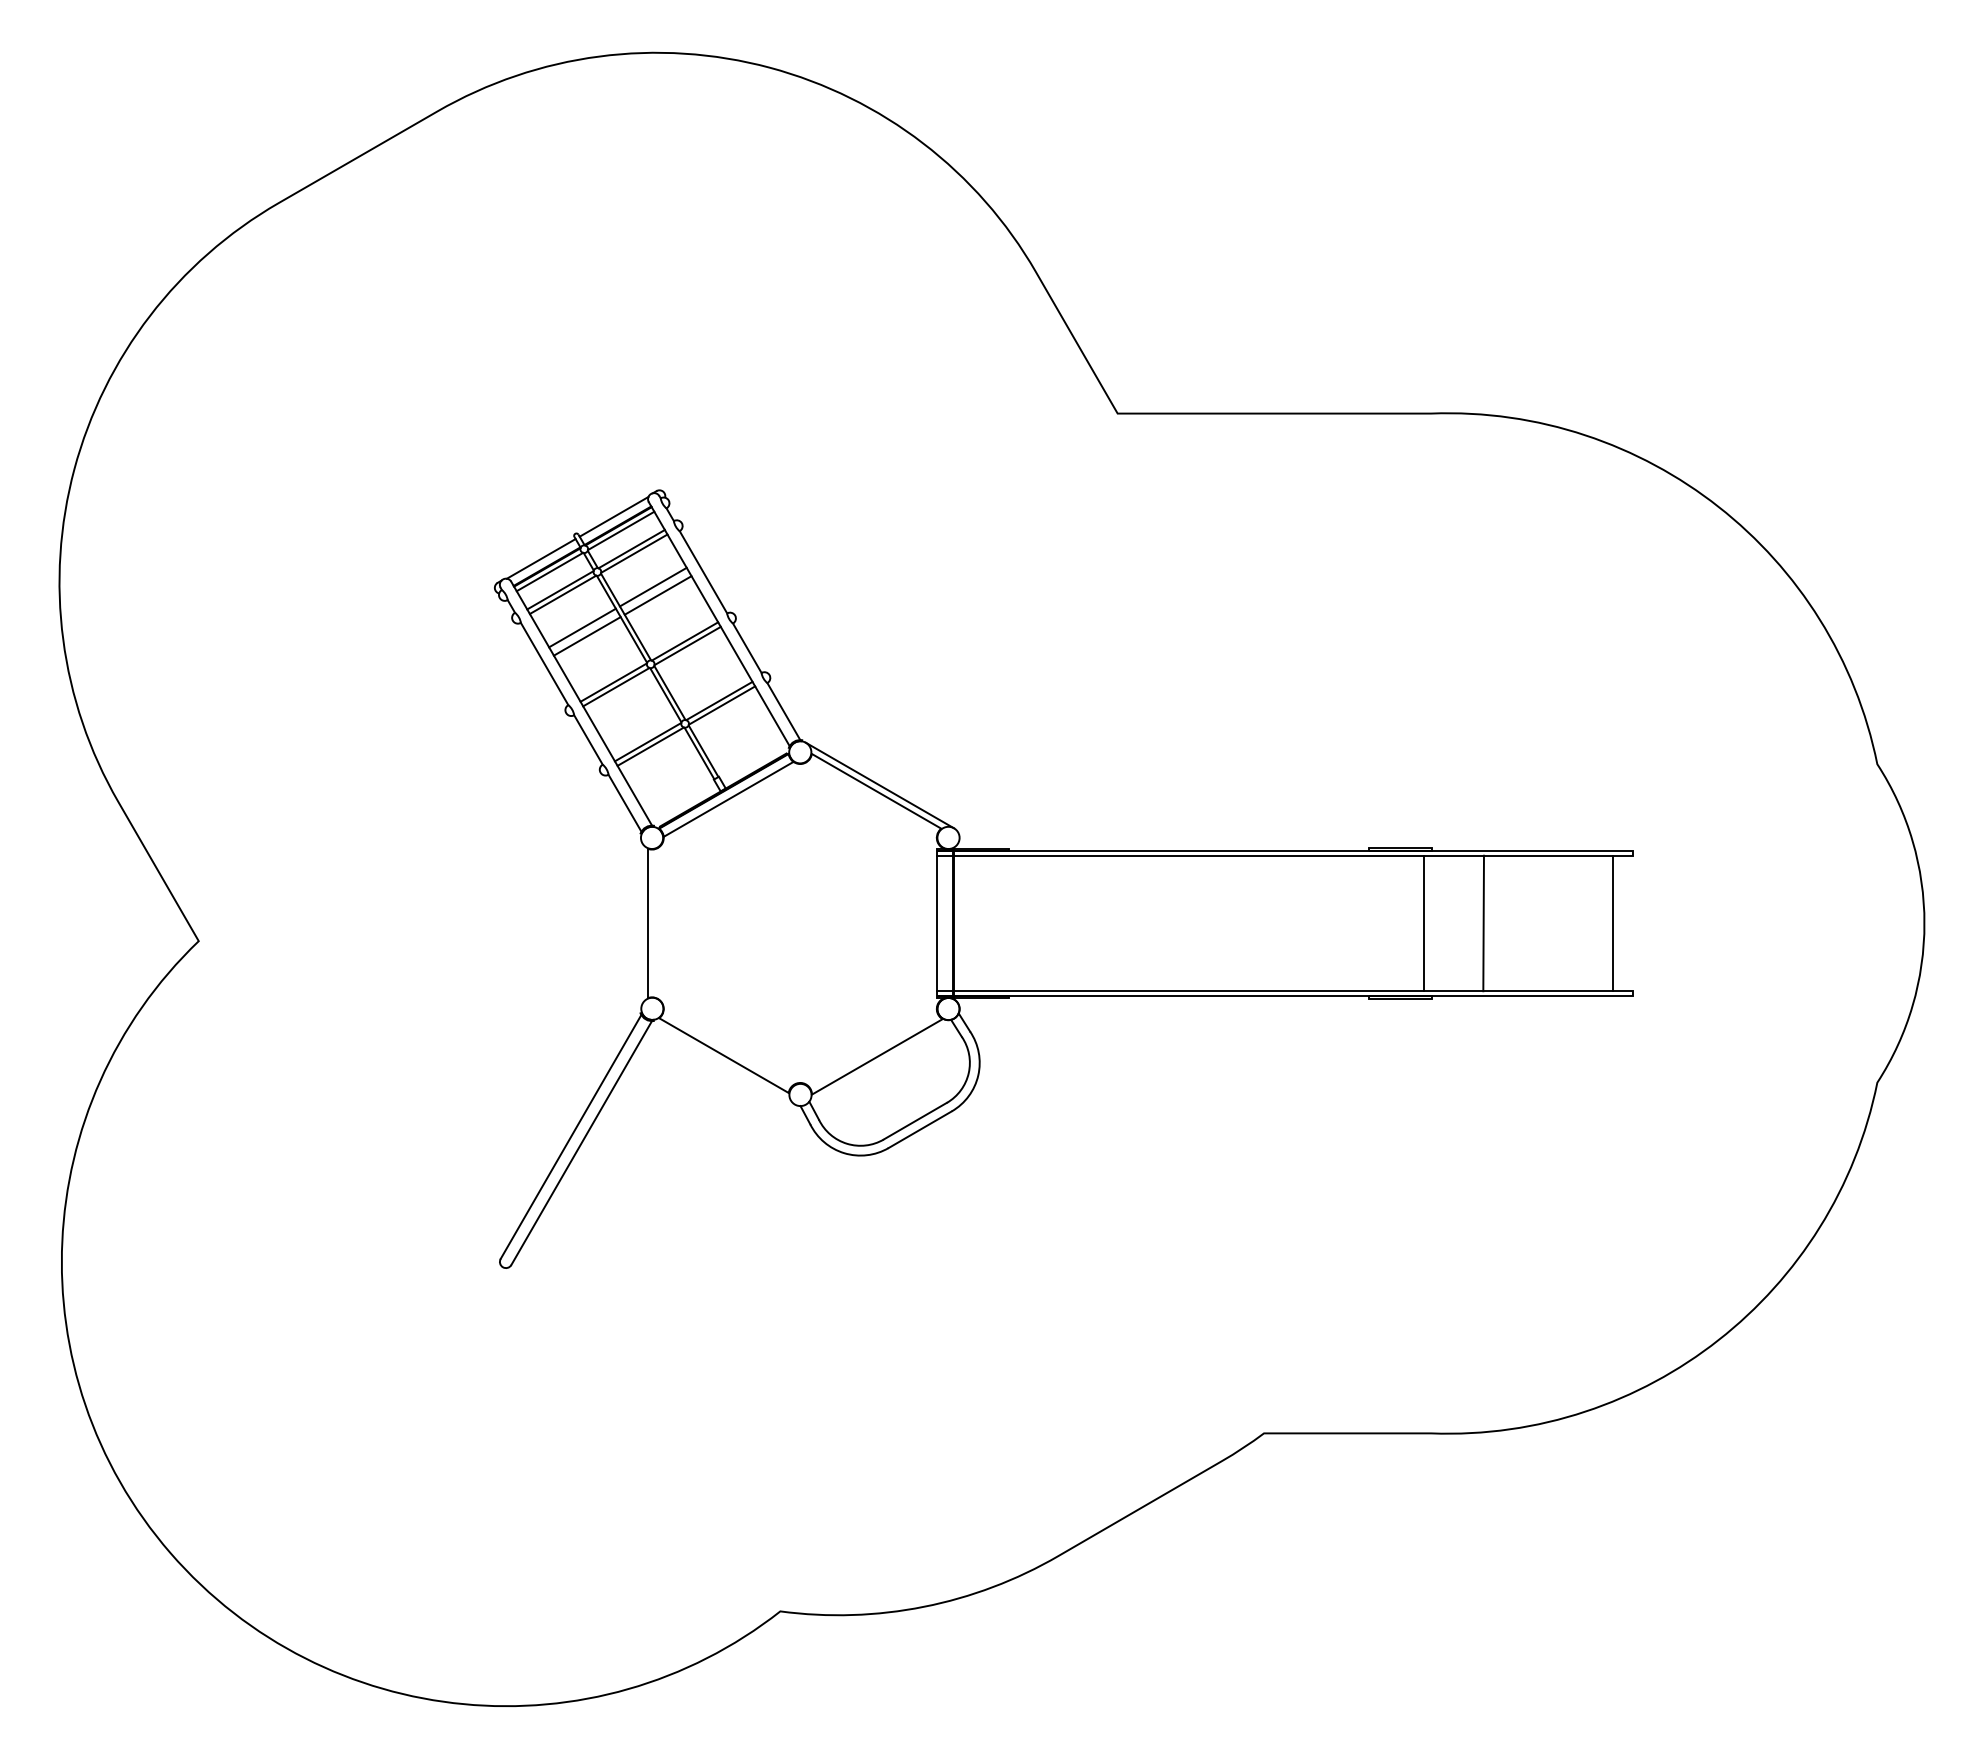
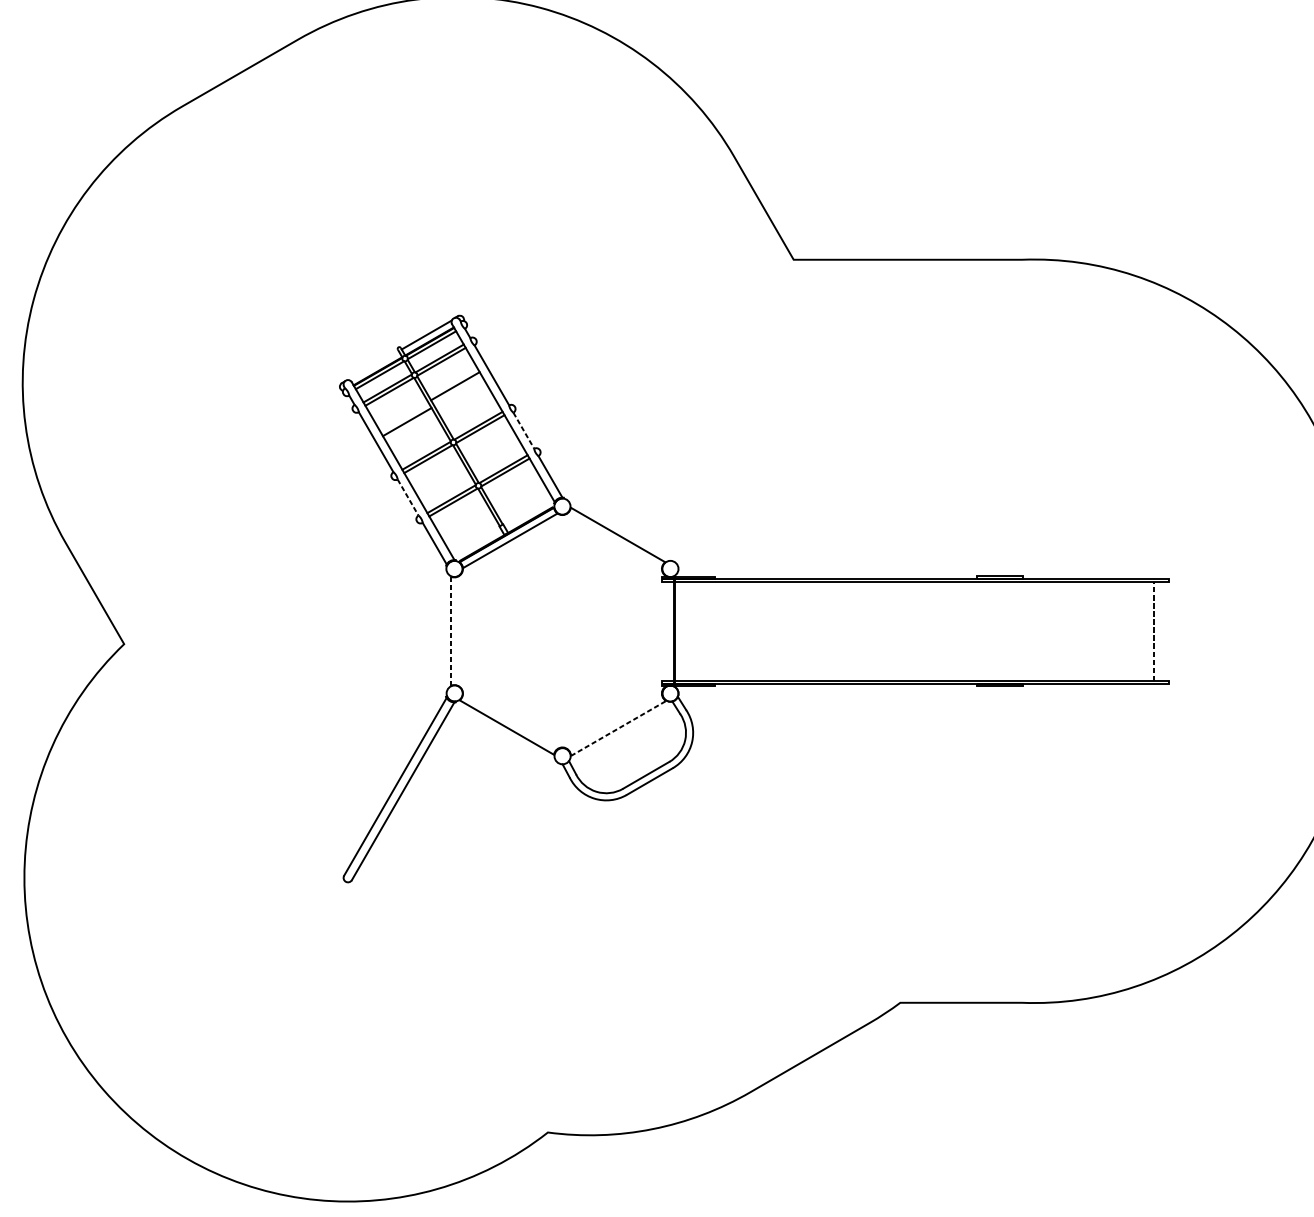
line: (540, 558) -> (373, 365), removed
line: (657, 595) -> (458, 392), removed
line: (582, 627) -> (403, 415), removed
line: (747, 648) -> (523, 430), solid -> dashed
line: (588, 739) -> (408, 497), solid -> dashed
line: (879, 785) -> (620, 530), removed
line: (647, 923) -> (451, 631), solid -> dashed
line: (937, 923) -> (662, 631), removed
line: (1424, 923) -> (1017, 631), removed
line: (1483, 923) -> (1060, 631), removed
line: (1612, 923) -> (1154, 631), solid -> dashed
line: (877, 1056) -> (618, 728), solid -> dashed

